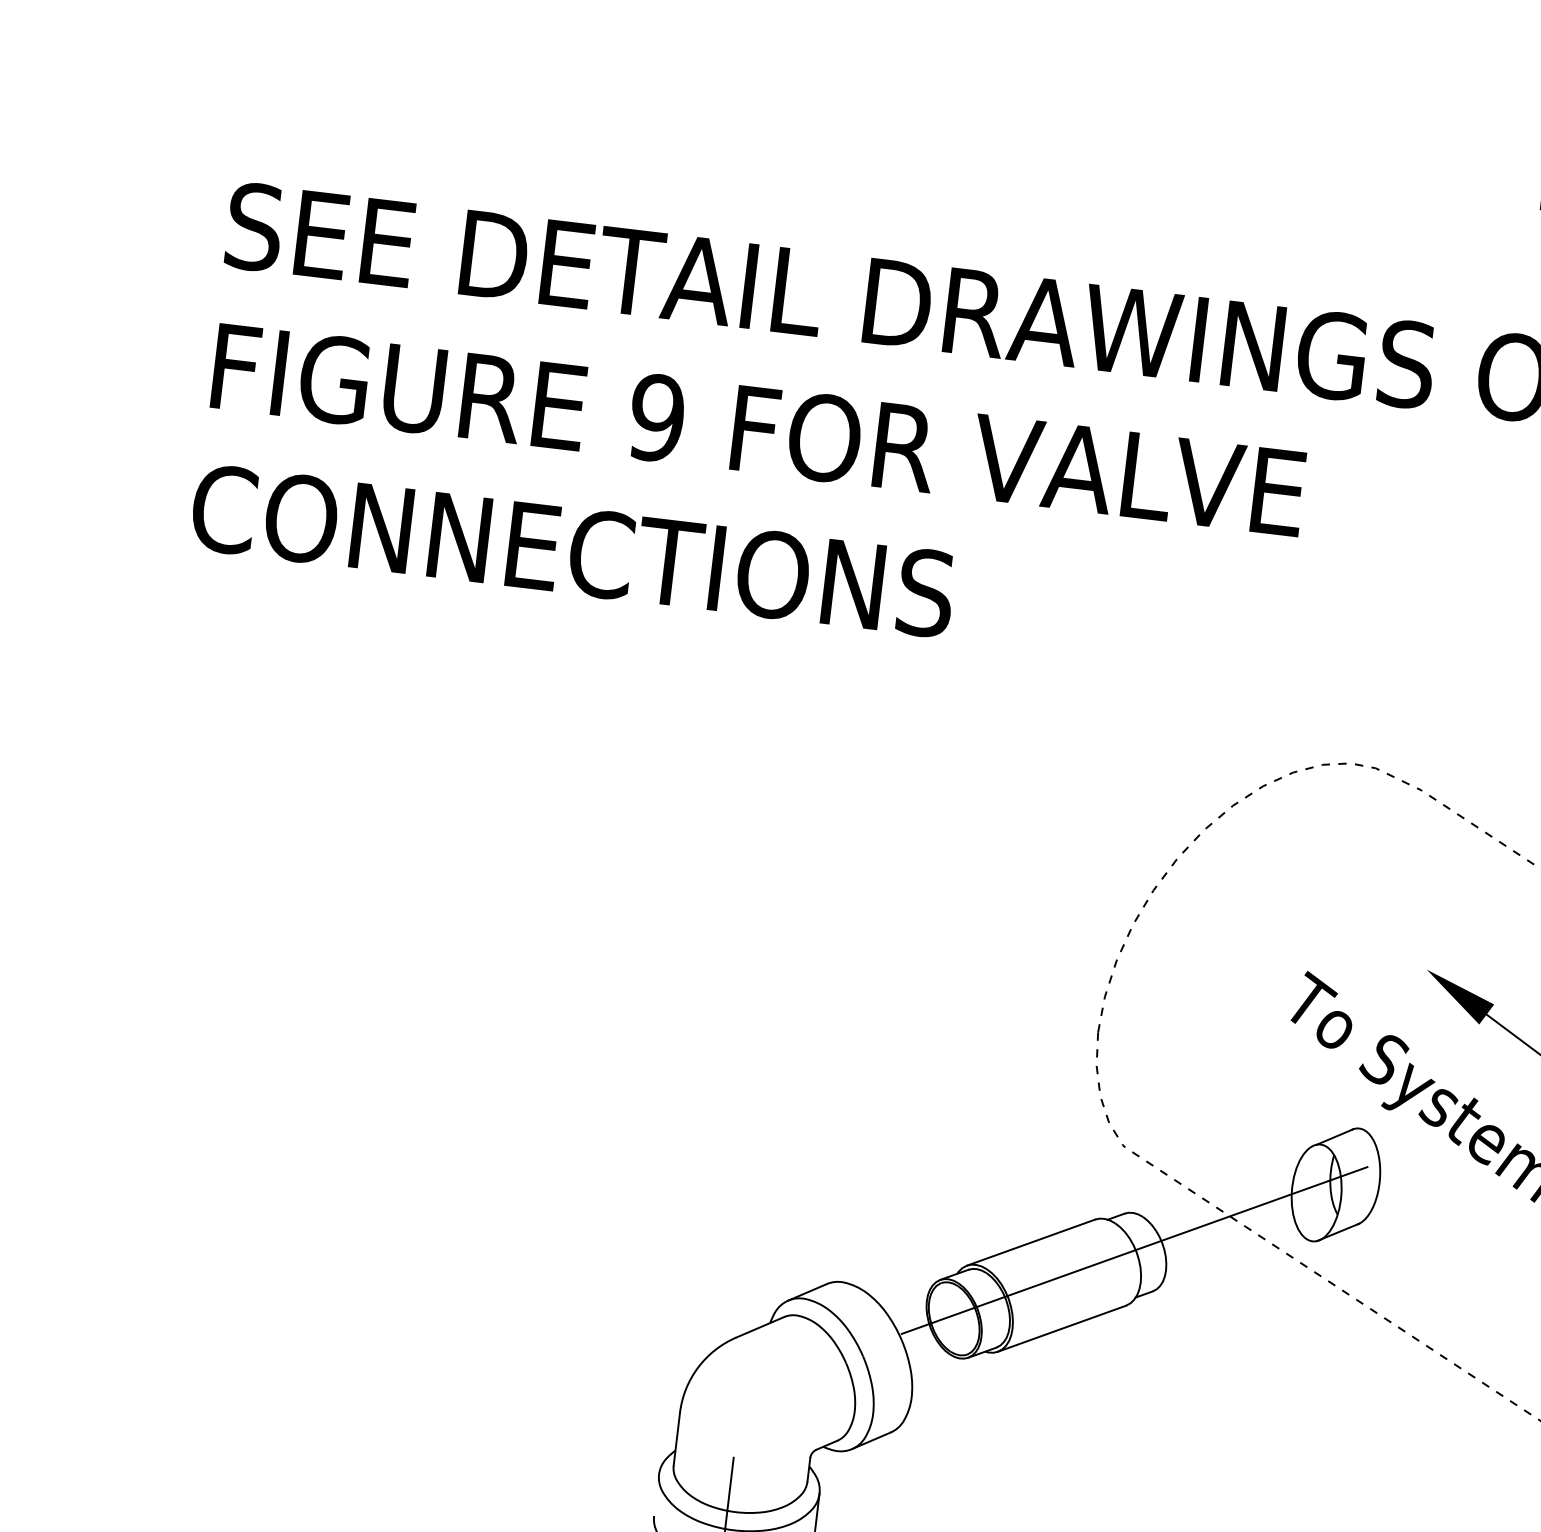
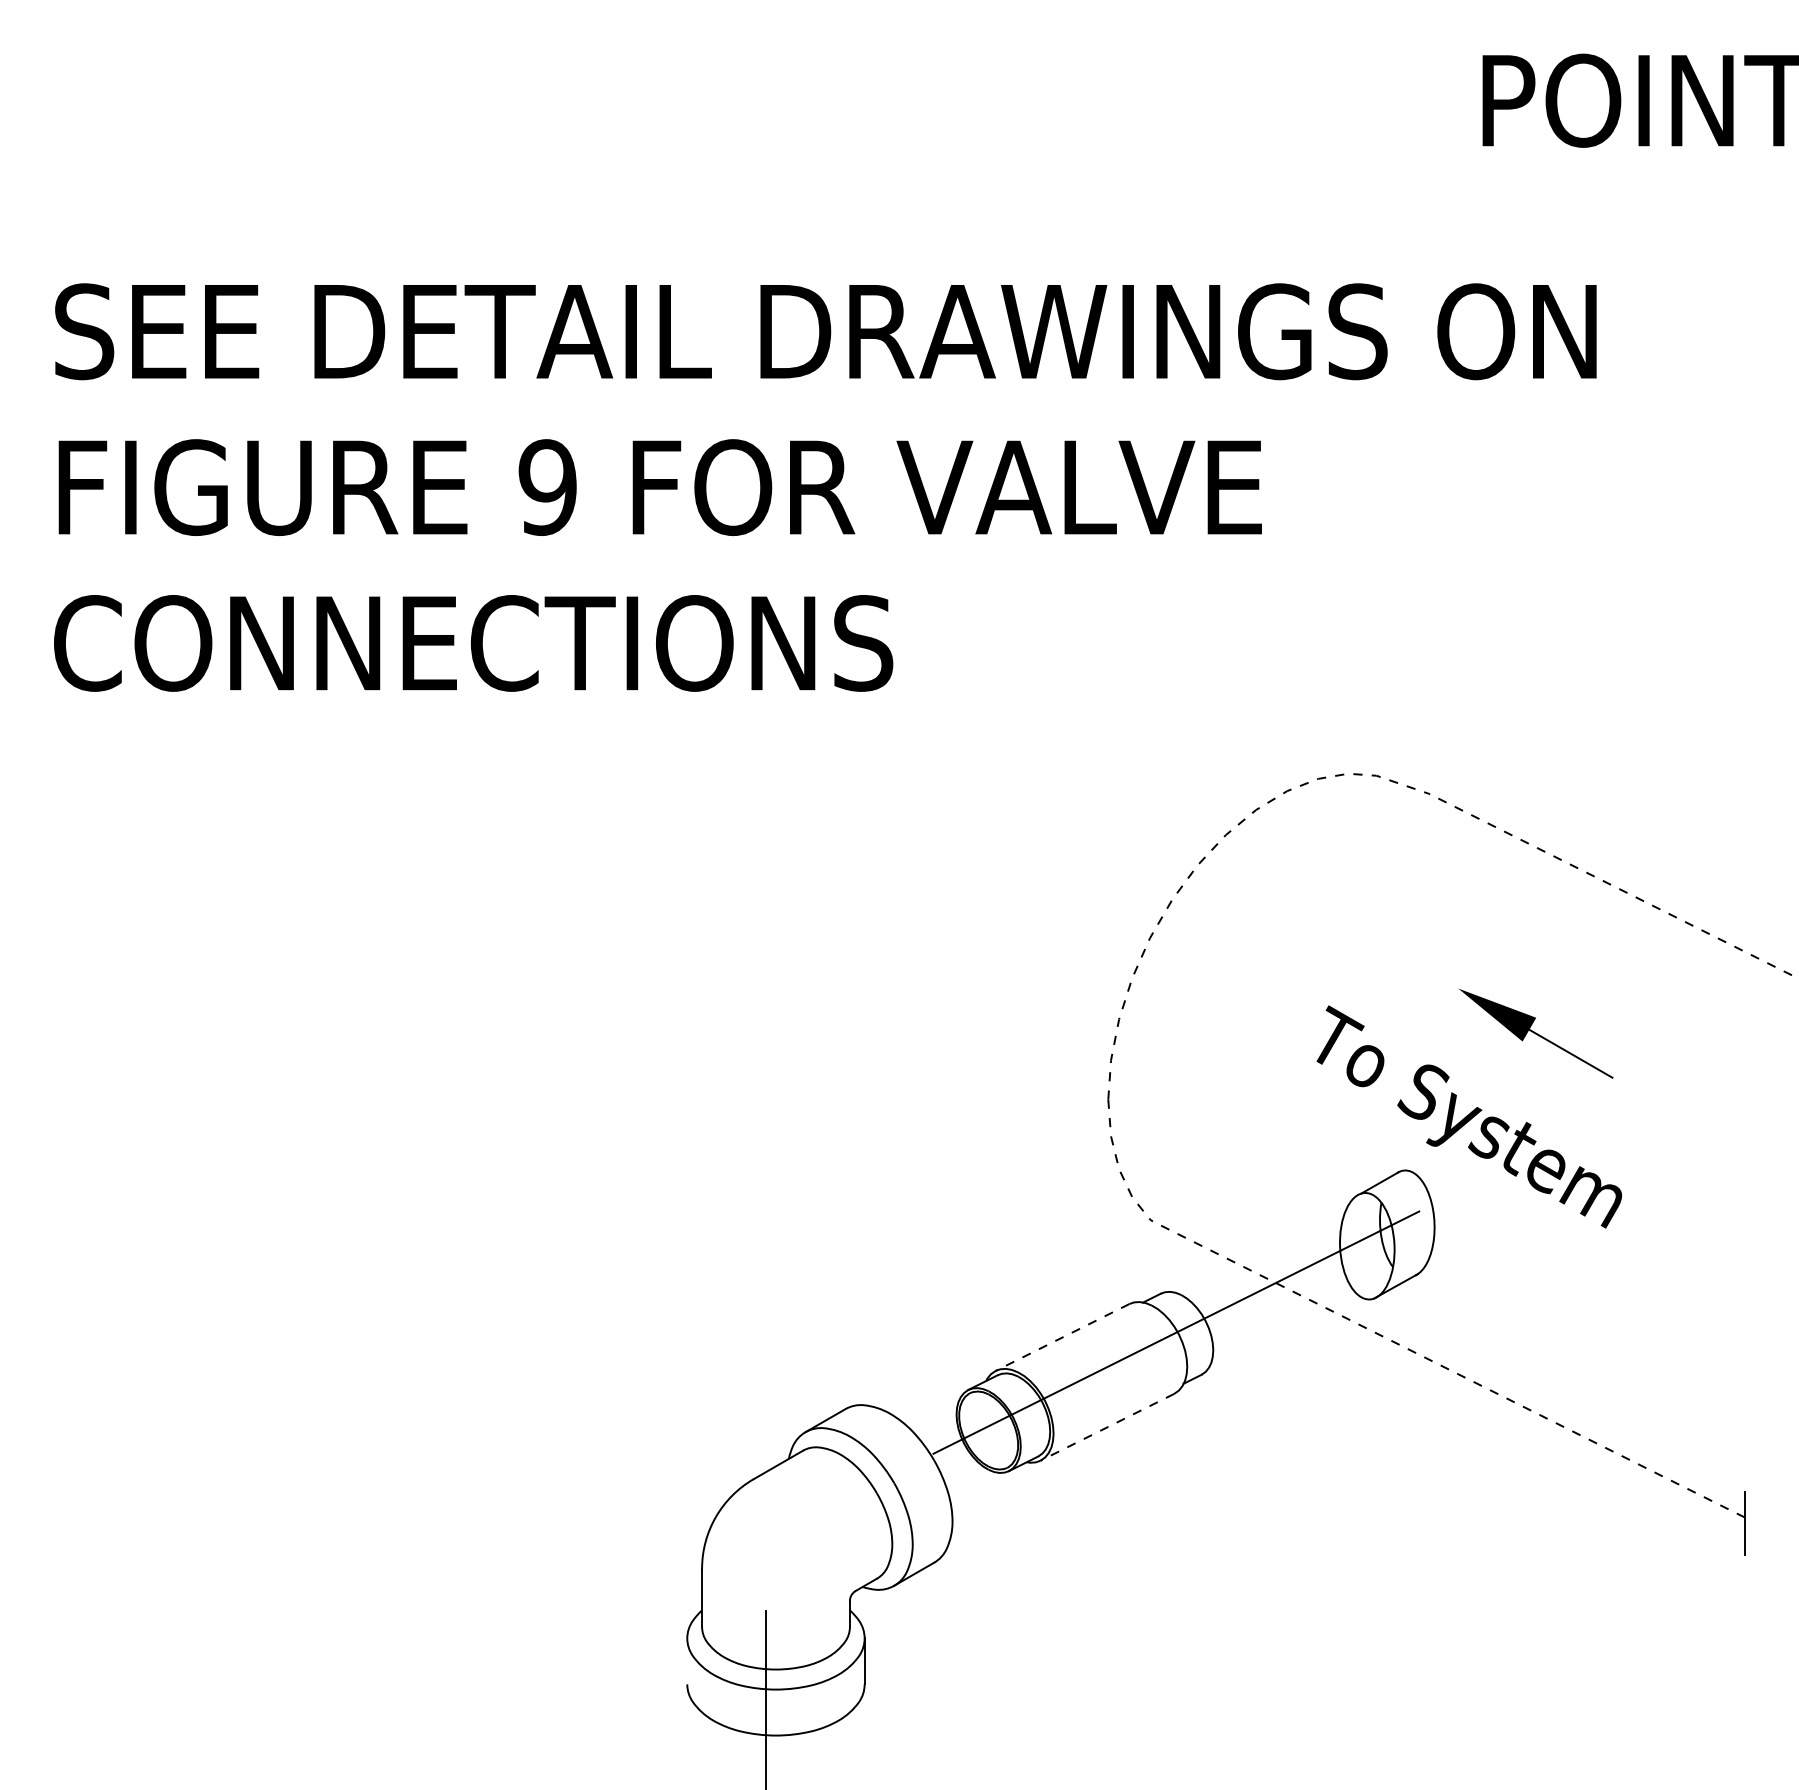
line: (1031, 1242) -> (1062, 1337), solid -> dashed
line: (1062, 1328) -> (1107, 1427), solid -> dashed

